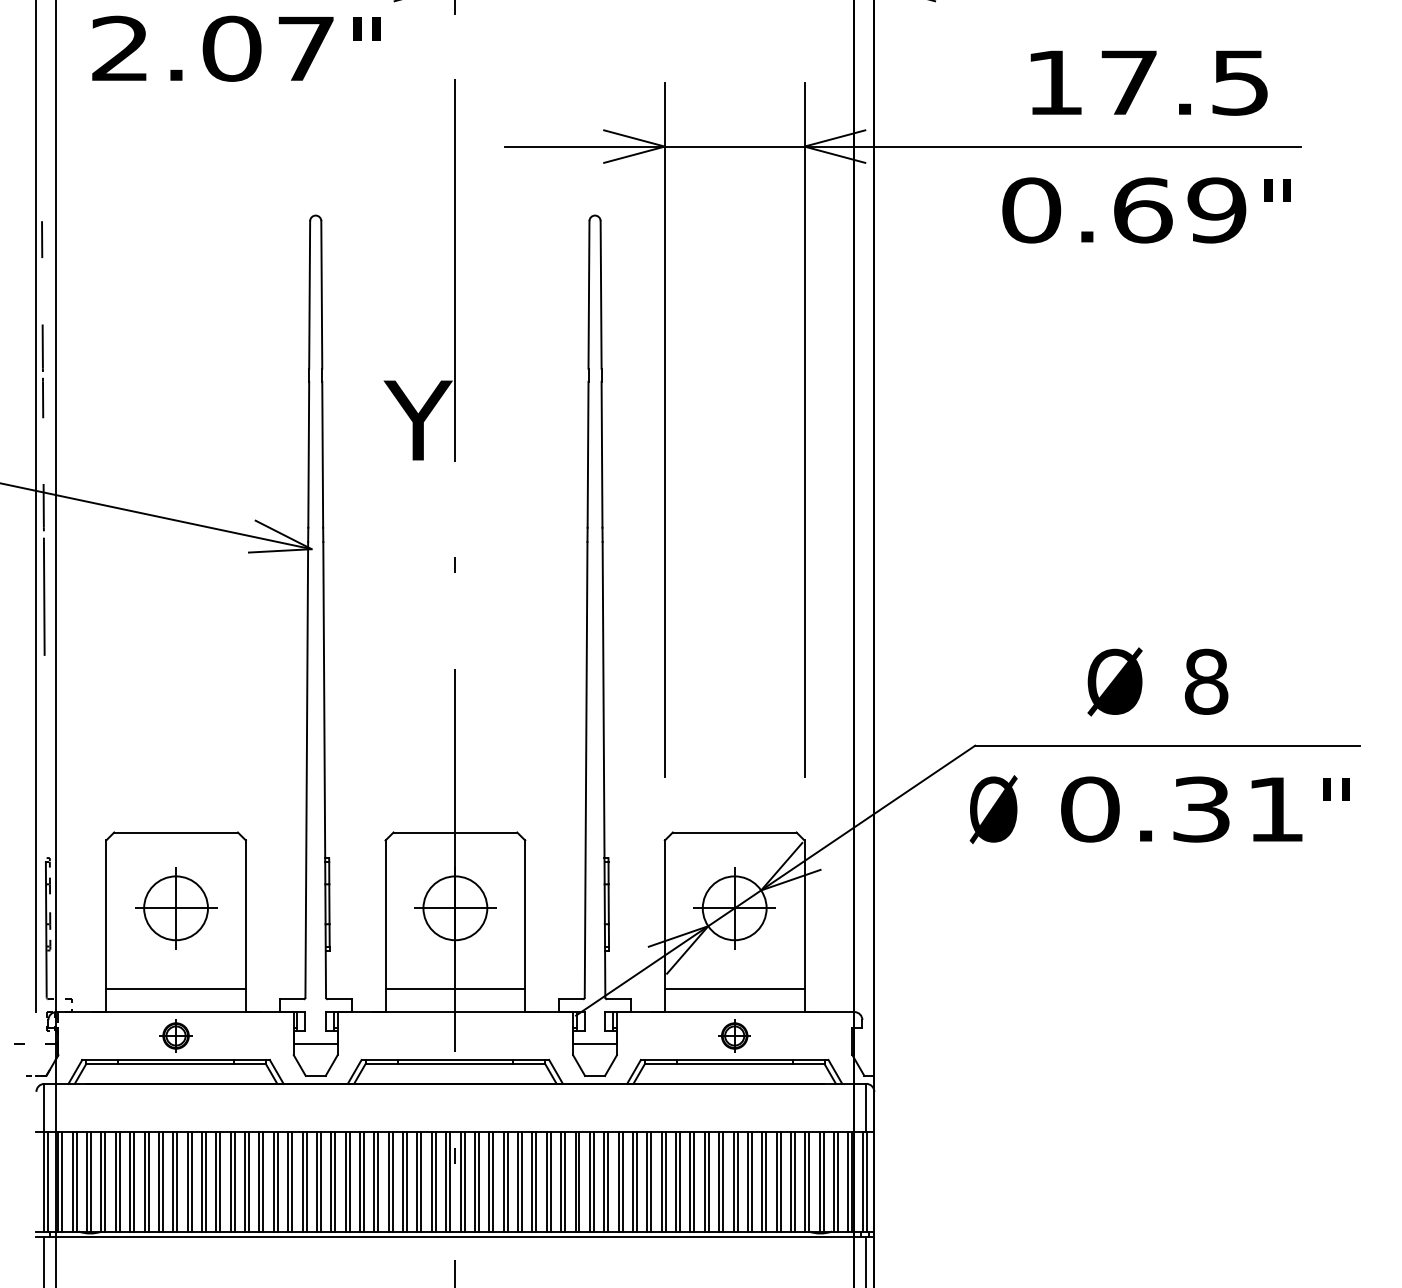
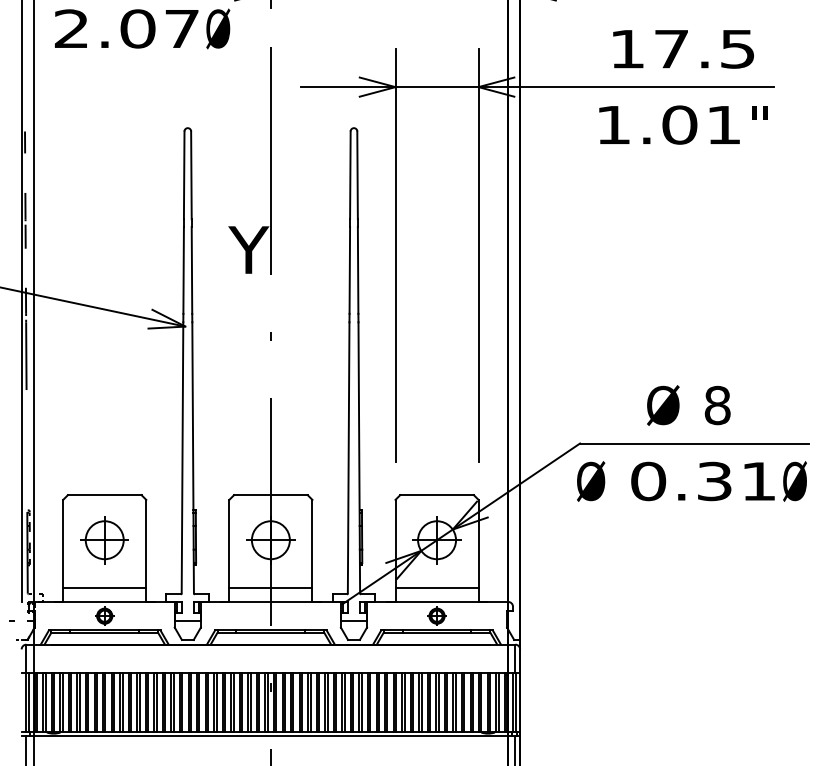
text: (367, 48) -> (218, 28), " -> Ø
text: (1123, 209) -> (668, 124), 0.69 -> 1.01
text: (1335, 809) -> (794, 481), " -> Ø

